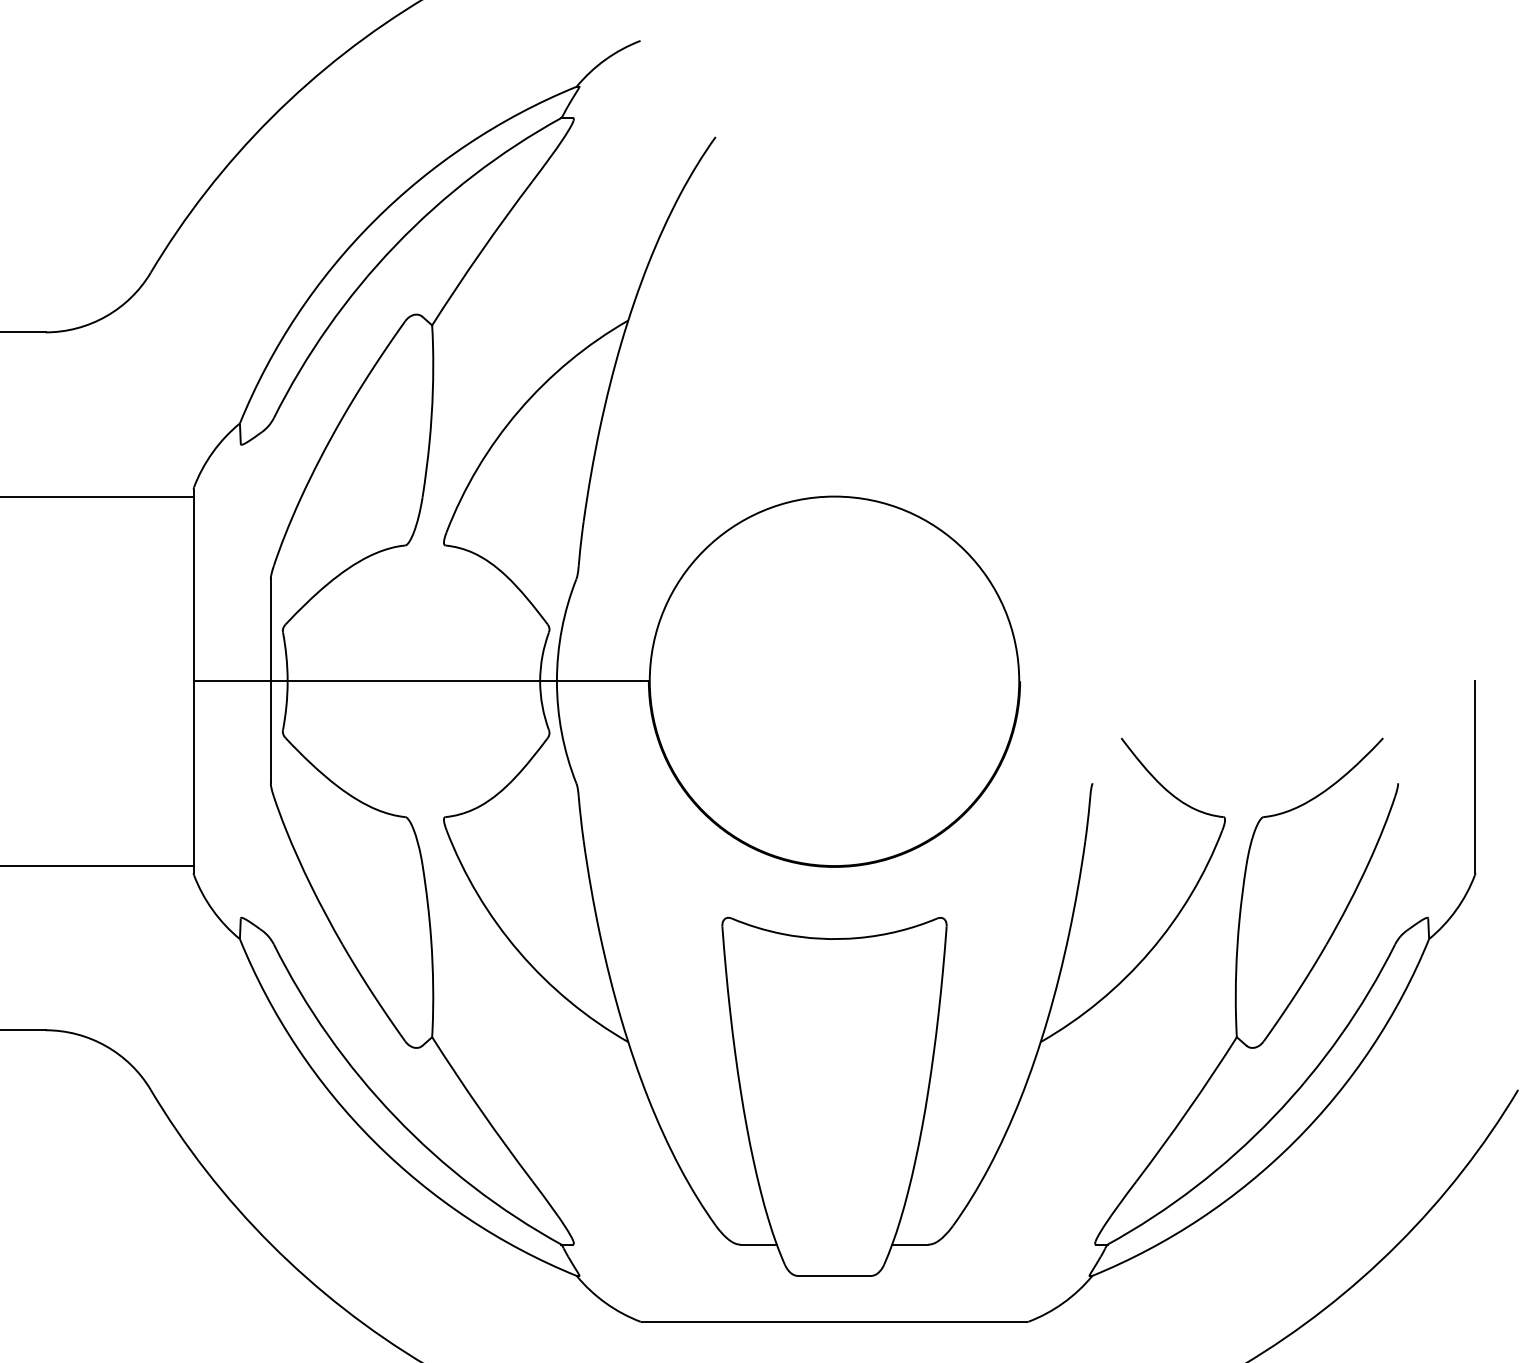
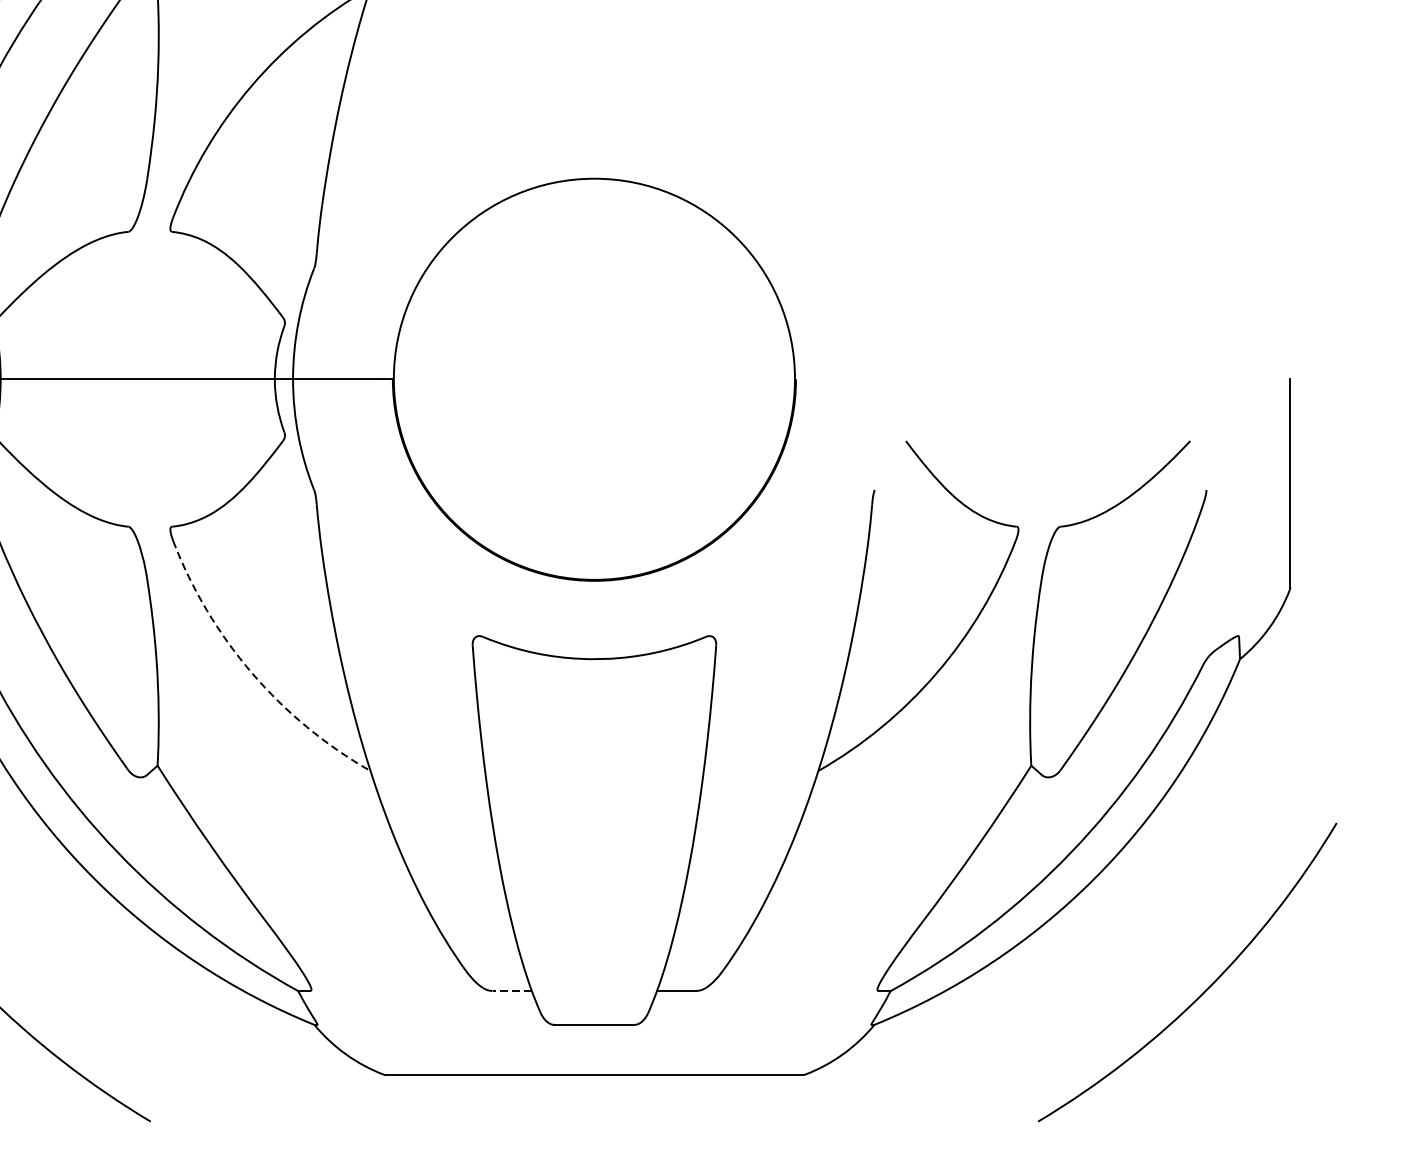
arc: (519, 951) -> (252, 672), solid -> dashed
line: (758, 1244) -> (511, 990), solid -> dashed

